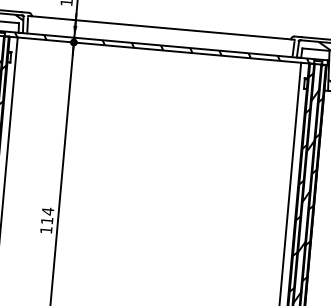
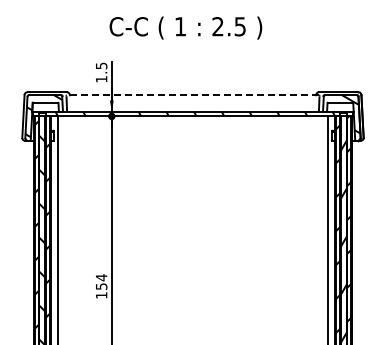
line: (160, 28) -> (192, 95), solid -> dashed
text: (47, 220) -> (101, 286), 114 -> 154

